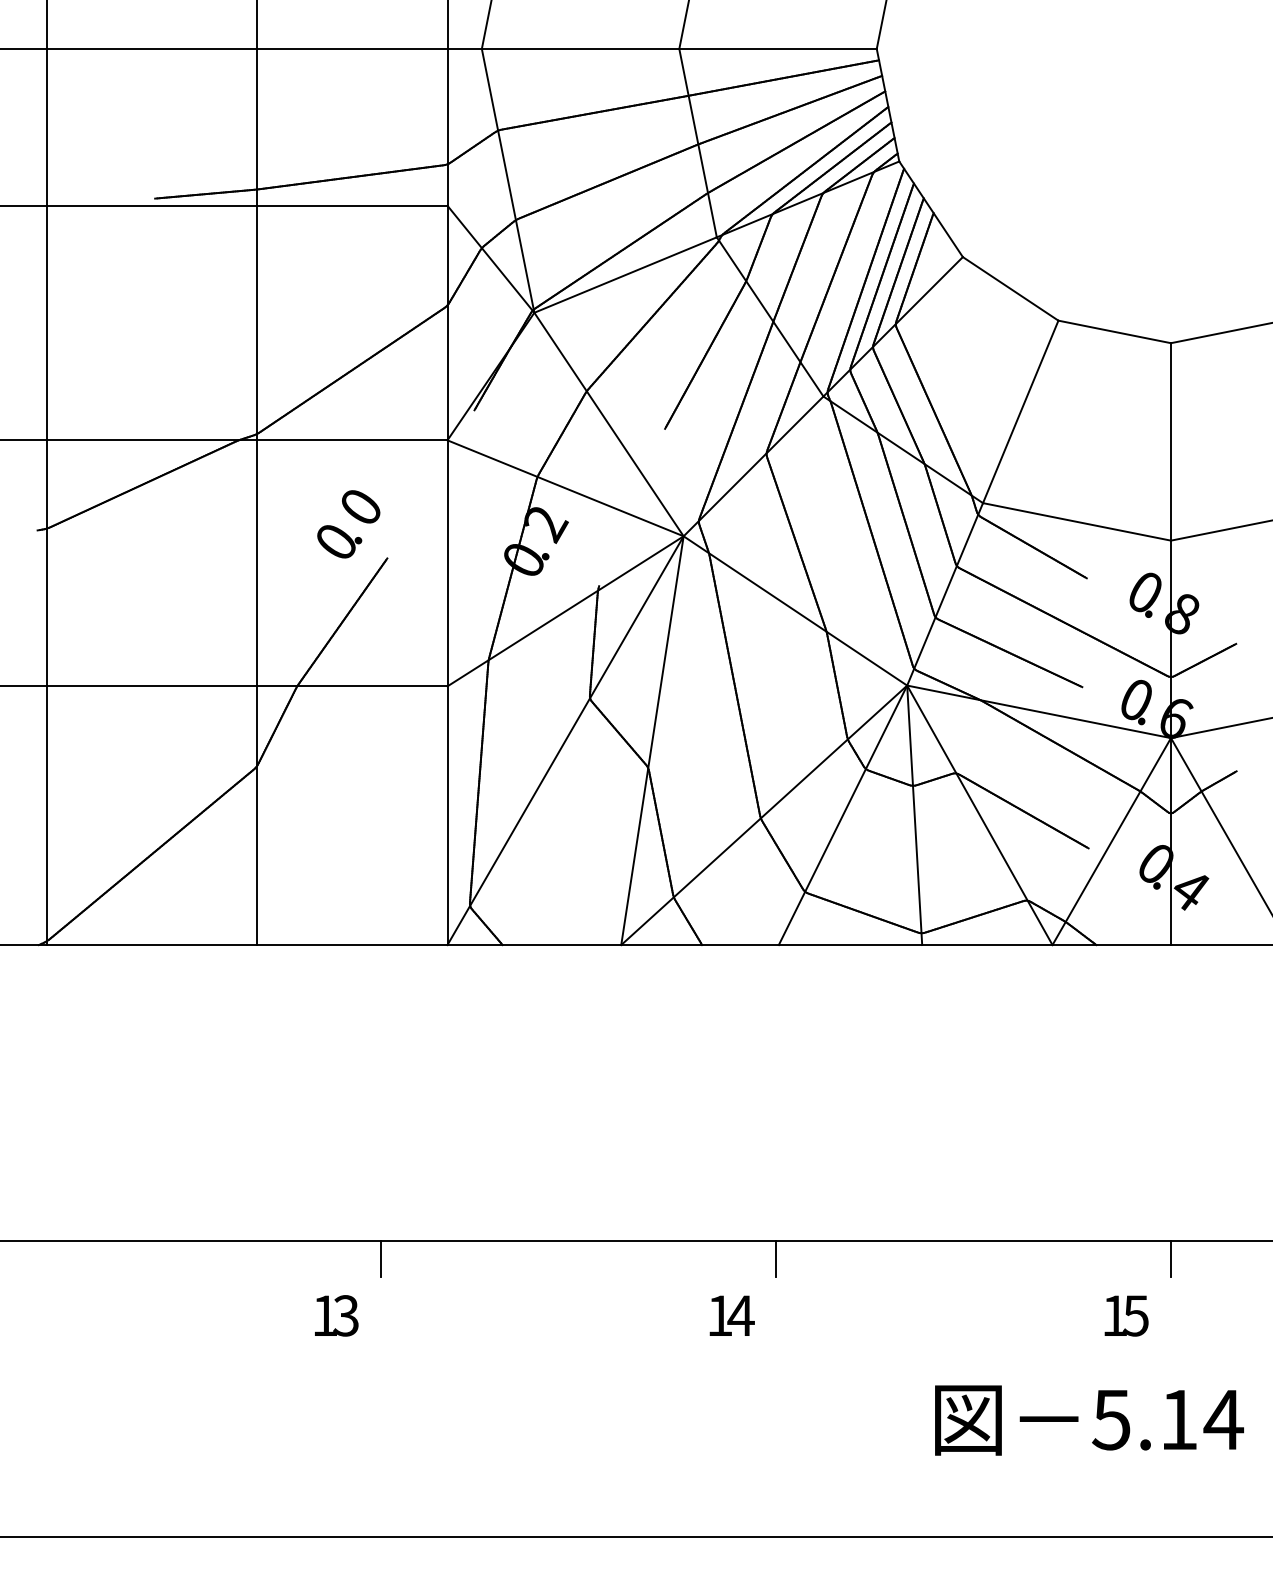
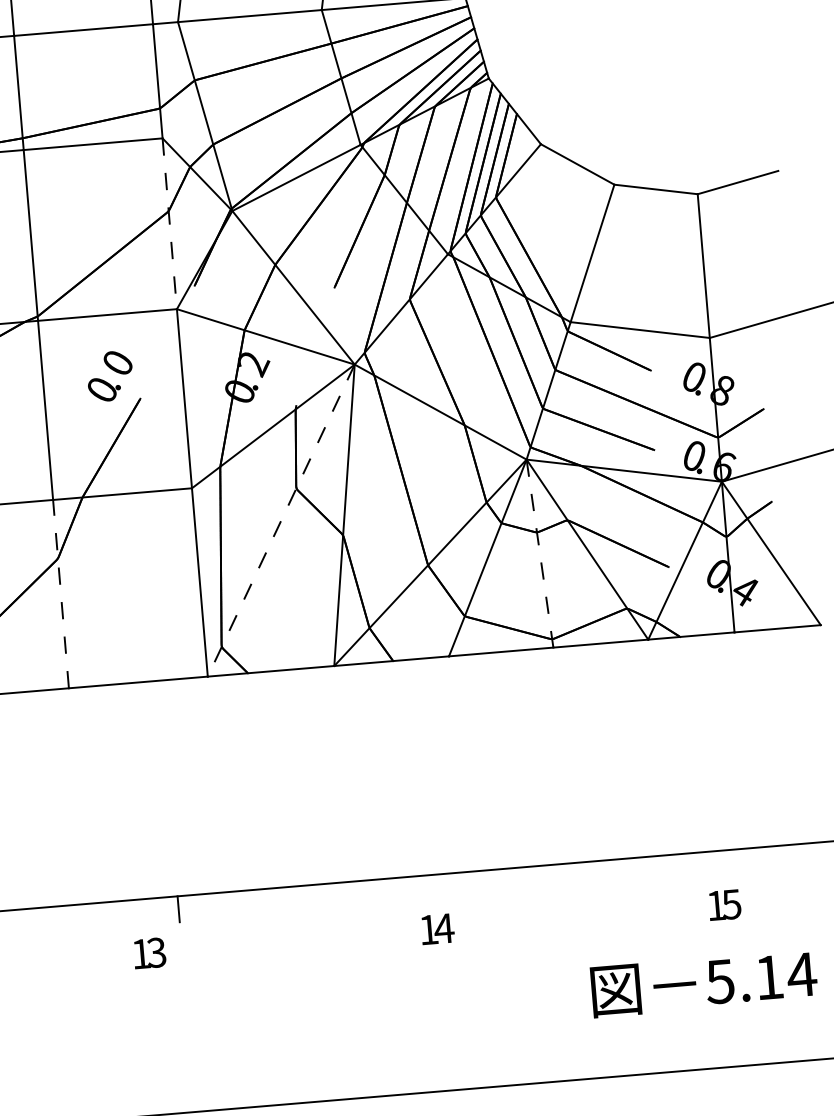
line: (447, 323) -> (169, 224), solid -> dashed
line: (565, 741) -> (281, 521), solid -> dashed
line: (256, 815) -> (60, 593), solid -> dashed
line: (914, 815) -> (539, 553), solid -> dashed
line: (776, 1258) -> (466, 884), removed
line: (1171, 1258) -> (754, 860), removed

